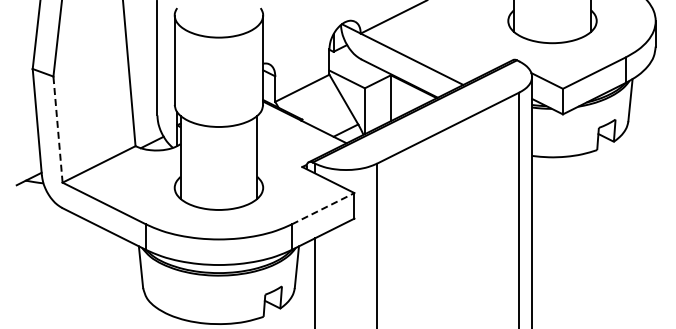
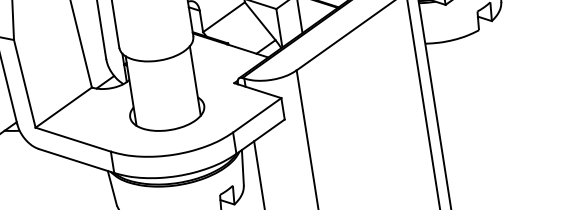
line: (57, 129) -> (24, 83), dashed -> solid
line: (323, 208) -> (257, 115), dashed -> solid

